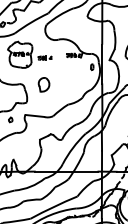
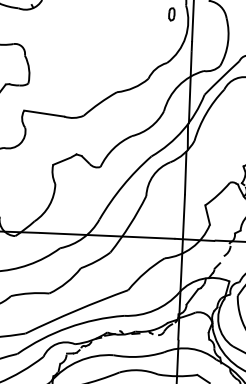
part: (43, 84) -> (65, 46), removed

